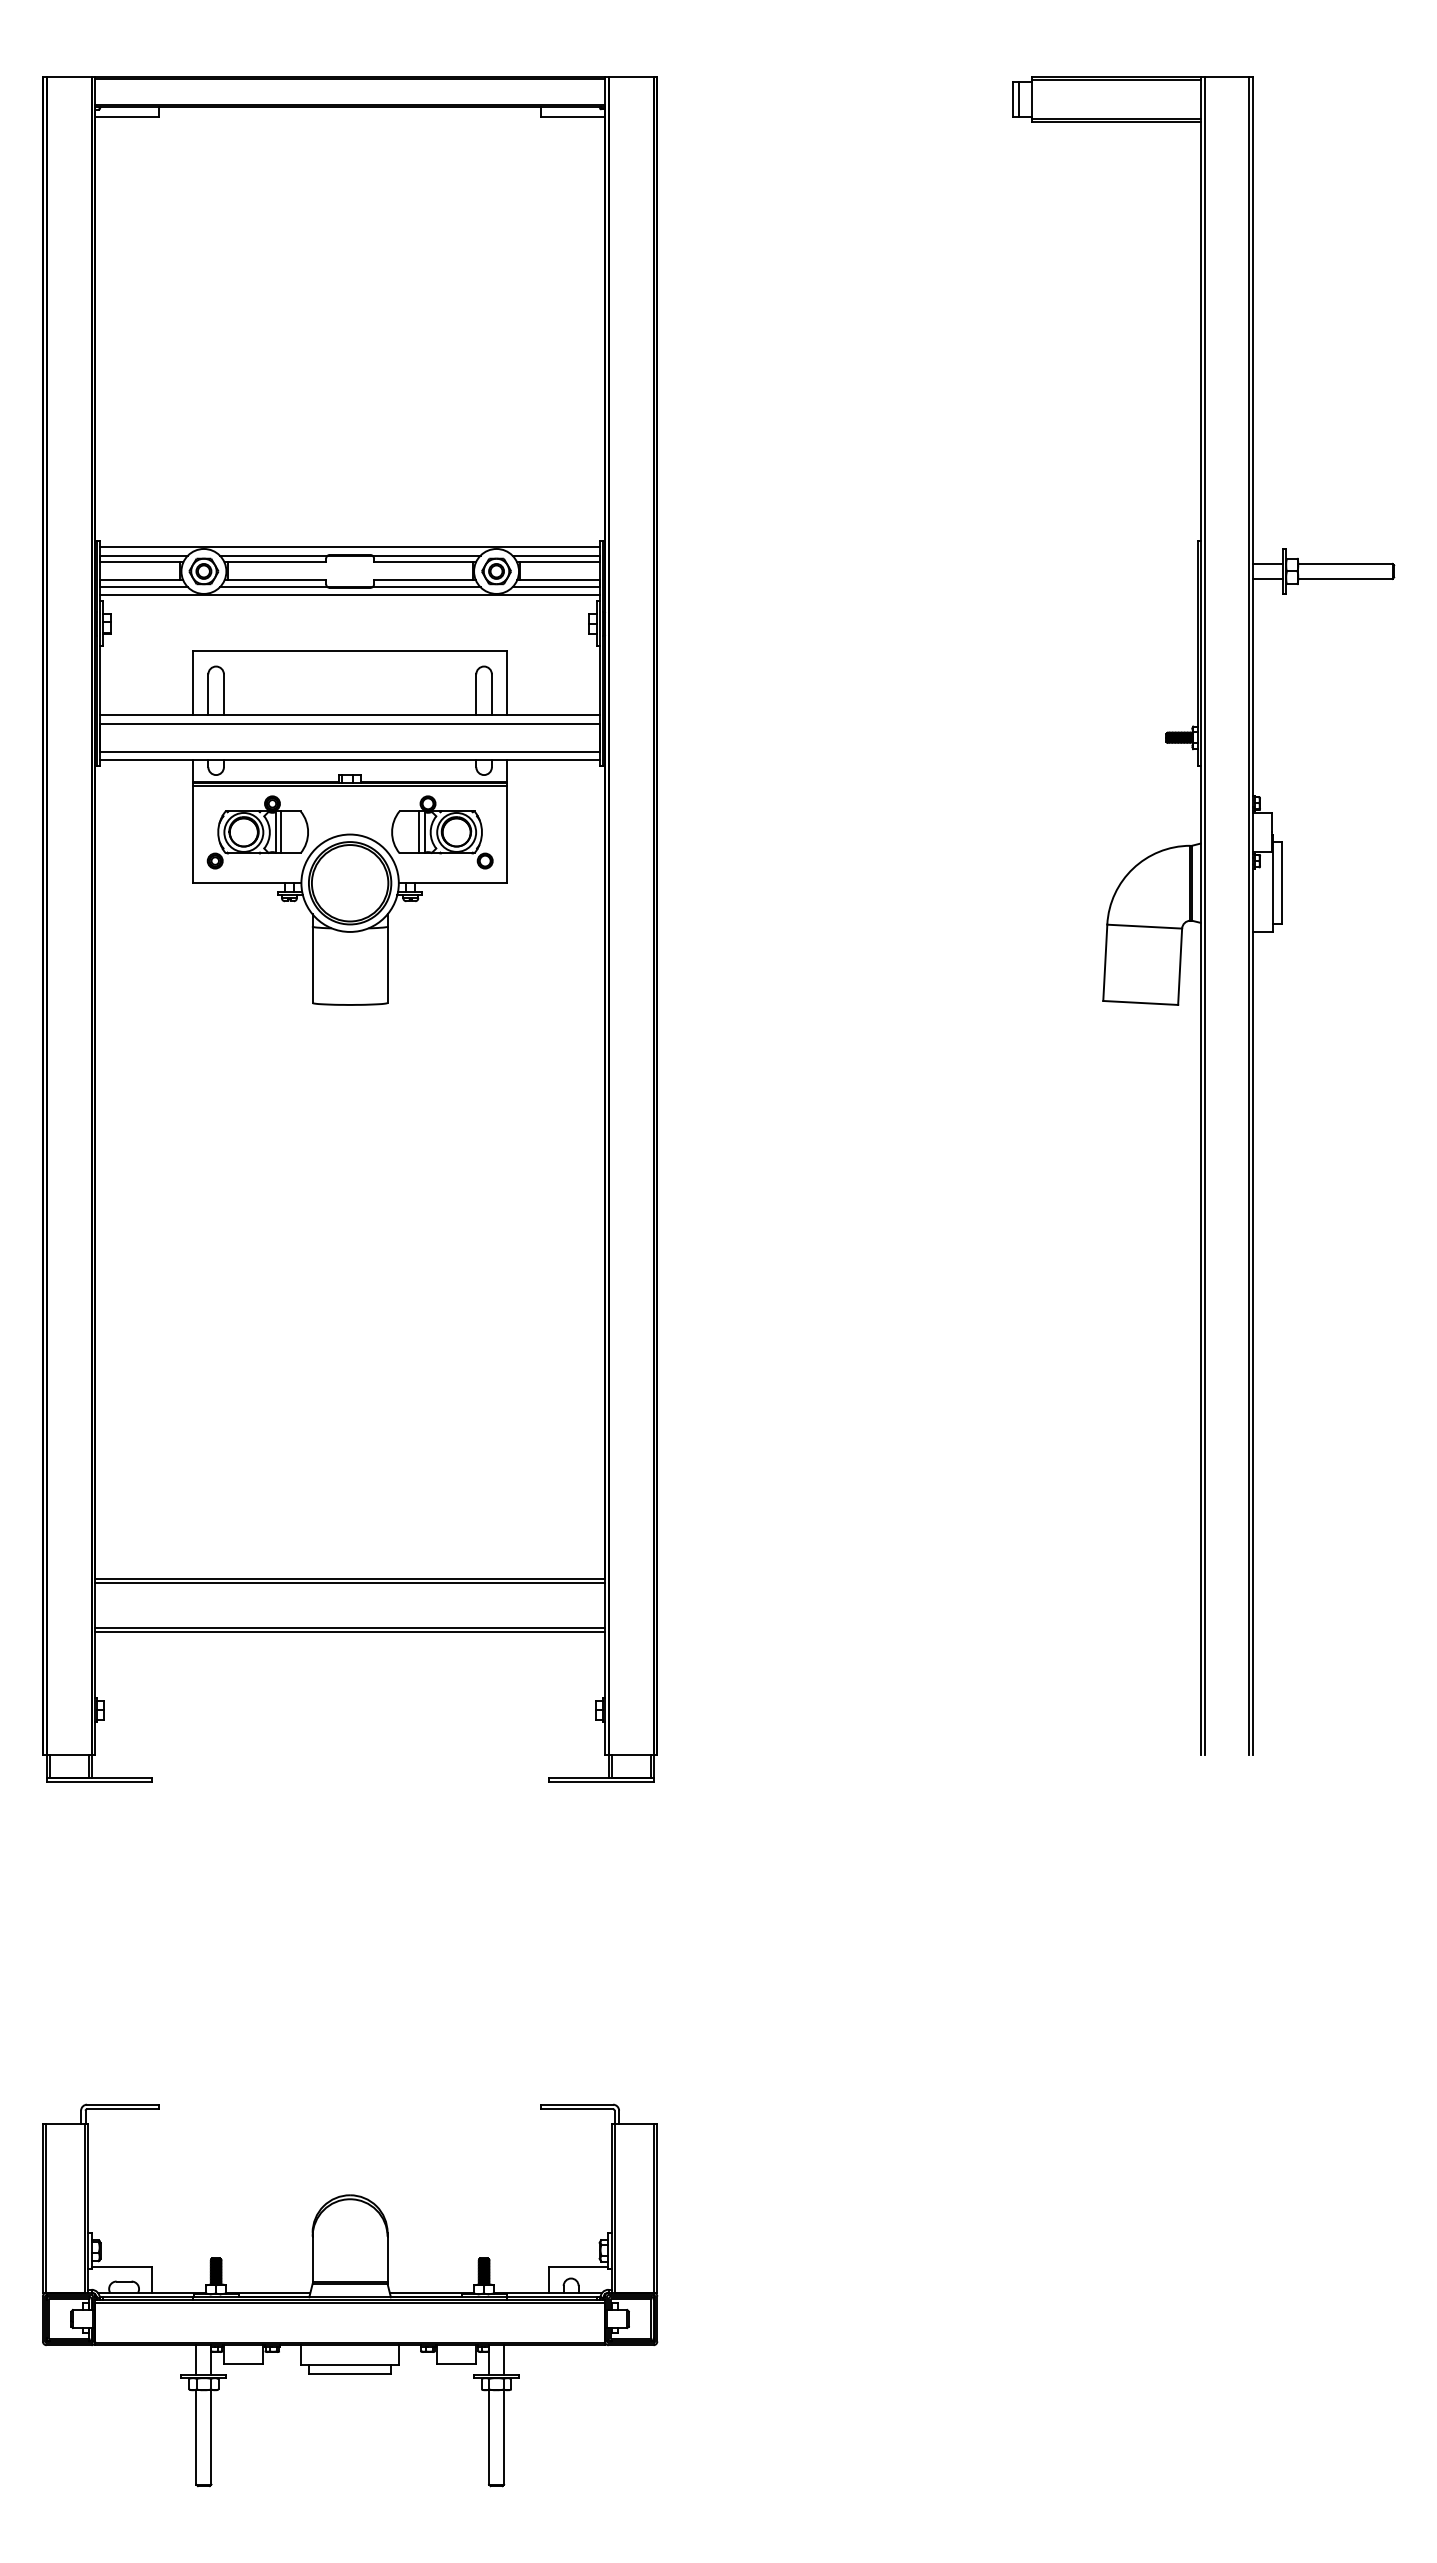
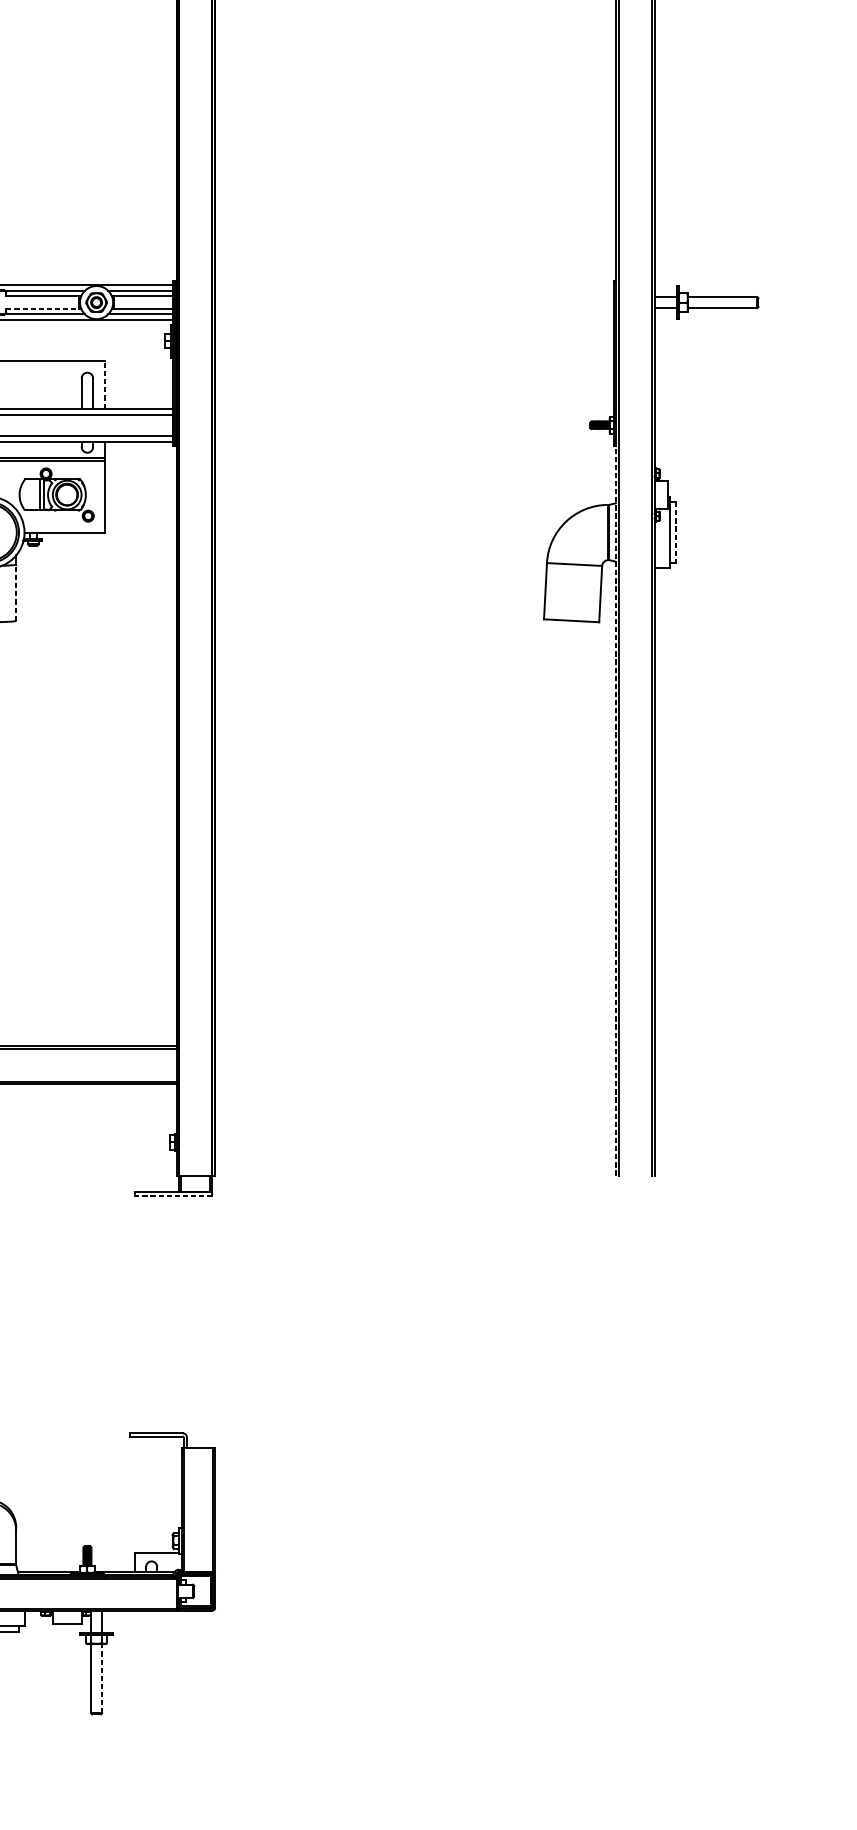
line: (425, 580) -> (44, 309), solid -> dashed
line: (507, 682) -> (104, 384), solid -> dashed
line: (1281, 883) -> (675, 532), solid -> dashed
line: (387, 964) -> (16, 592), solid -> dashed
line: (1200, 1260) -> (615, 810), solid -> dashed
line: (600, 1782) -> (173, 1195), solid -> dashed
line: (504, 2436) -> (102, 1677), solid -> dashed

